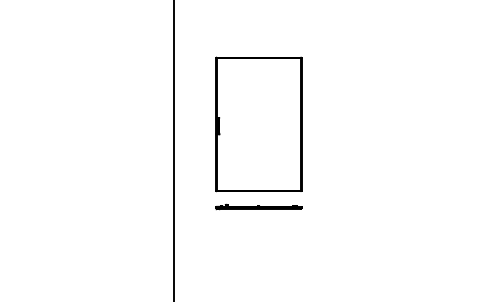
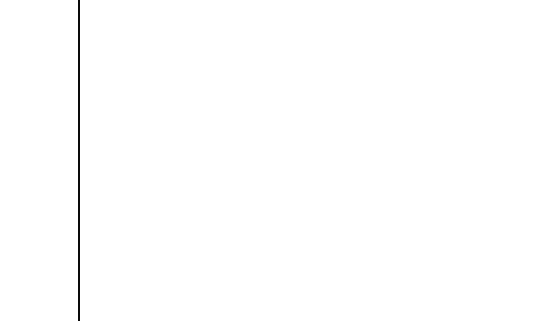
part: (258, 124) -> (198, 137), removed
part: (258, 206) -> (198, 252), removed

